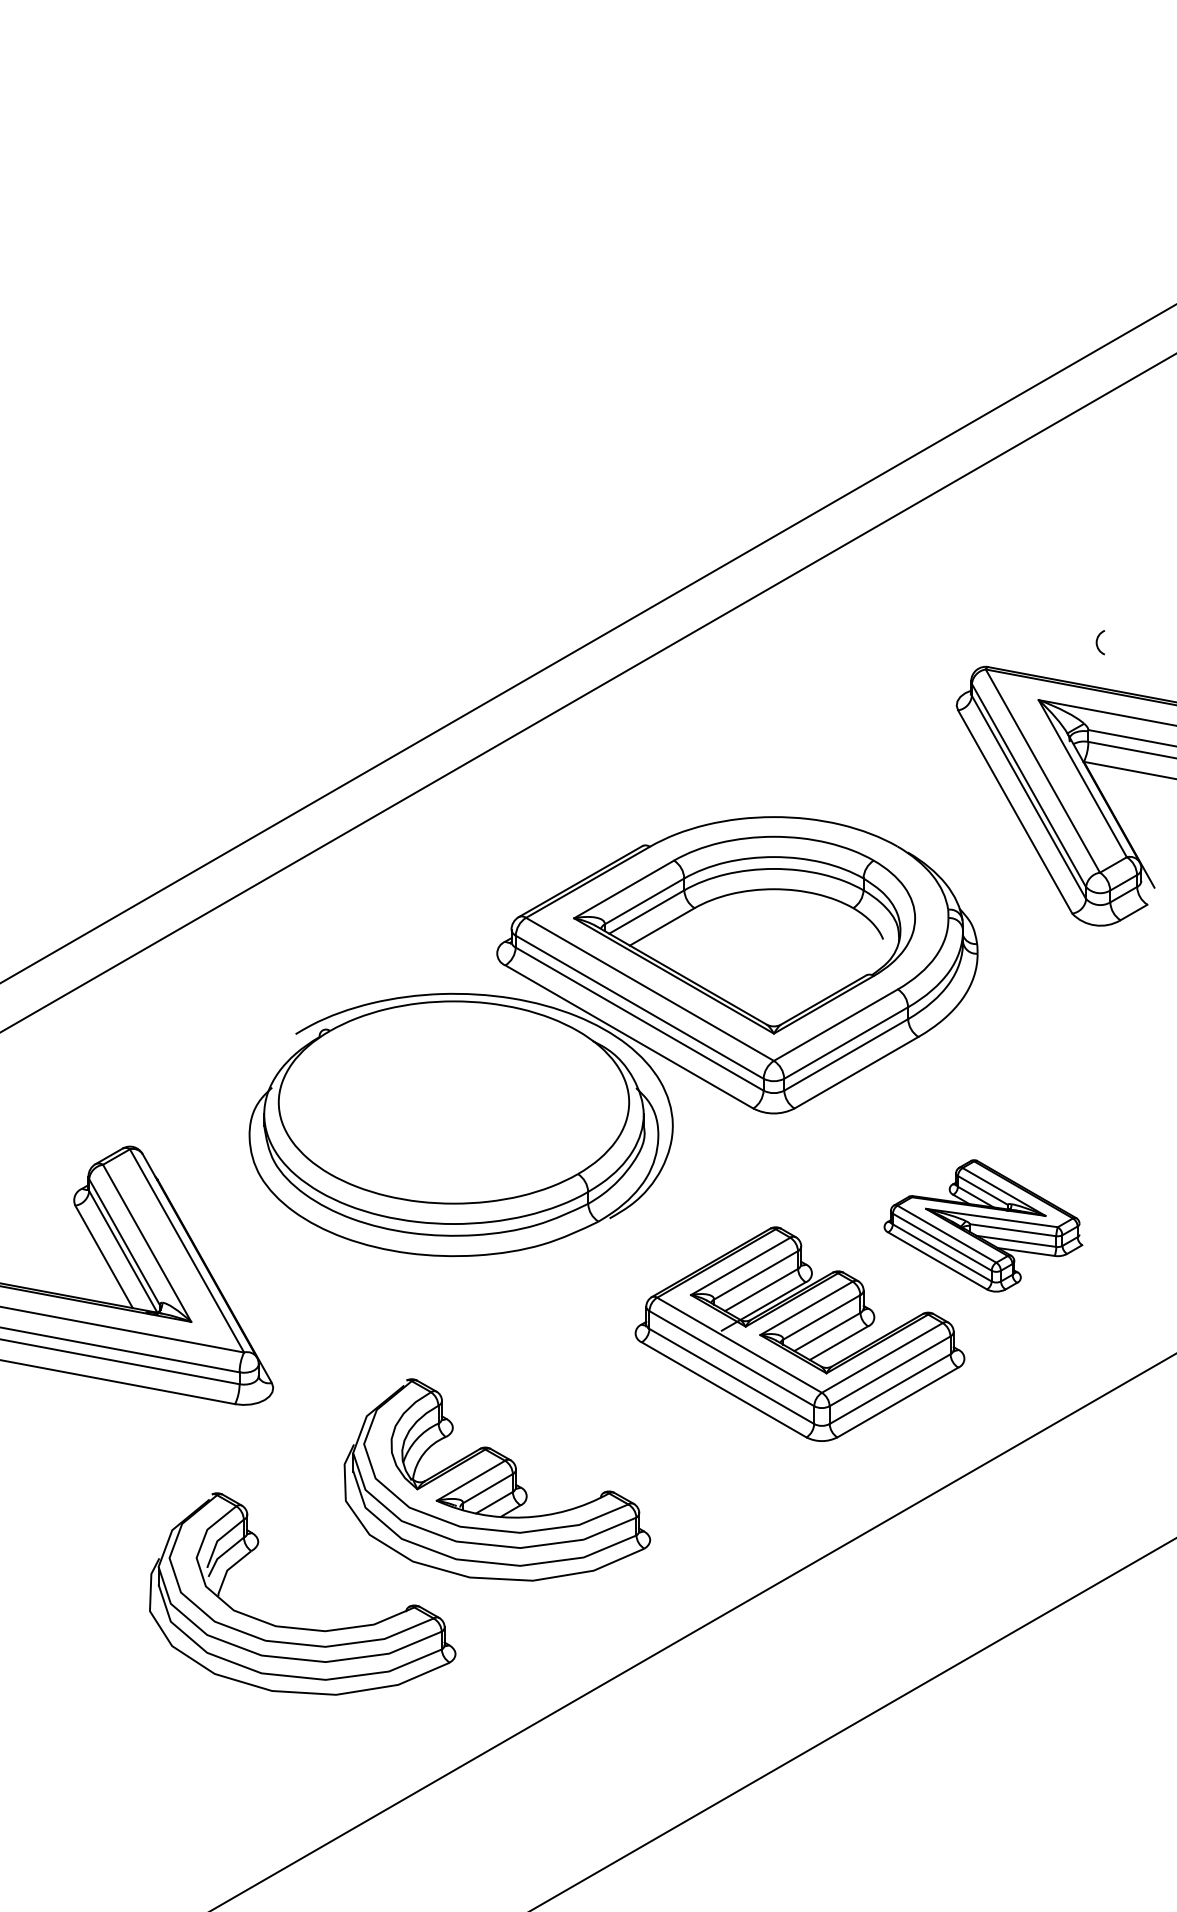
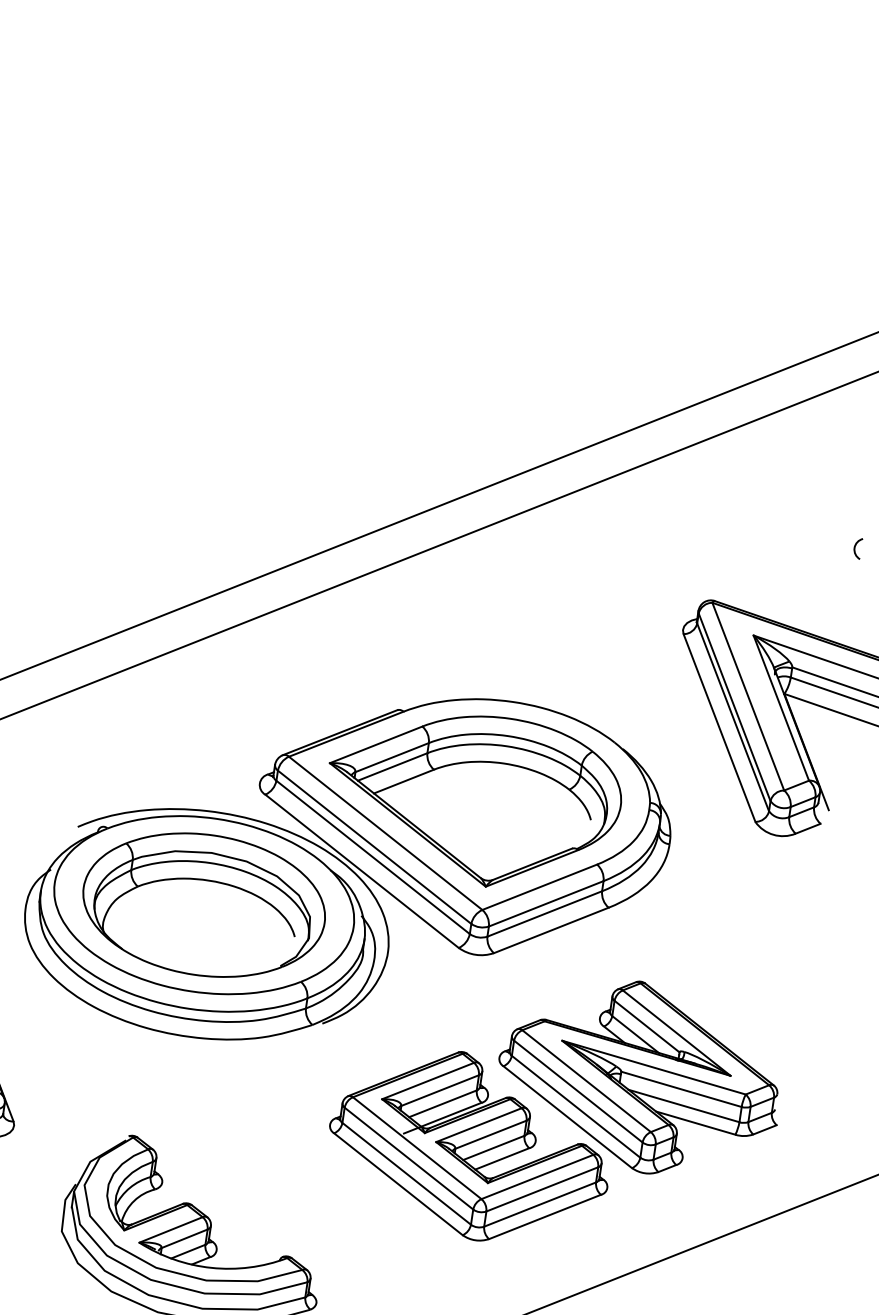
arc: (1097, 642) -> (855, 548), moved
part: (453, 1102) -> (203, 905), added
part: (983, 1225) -> (640, 1076), size x1.67

